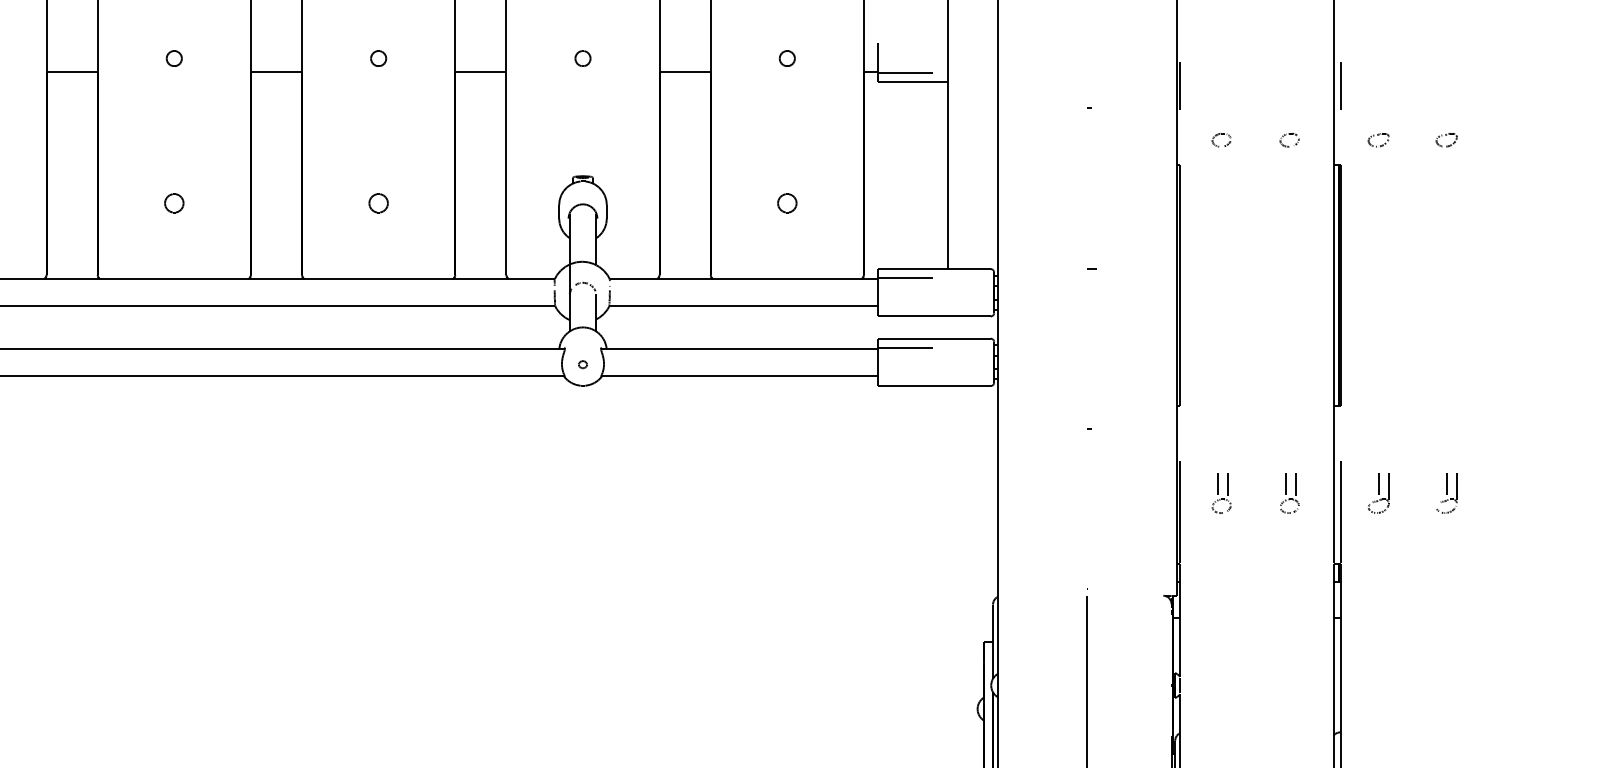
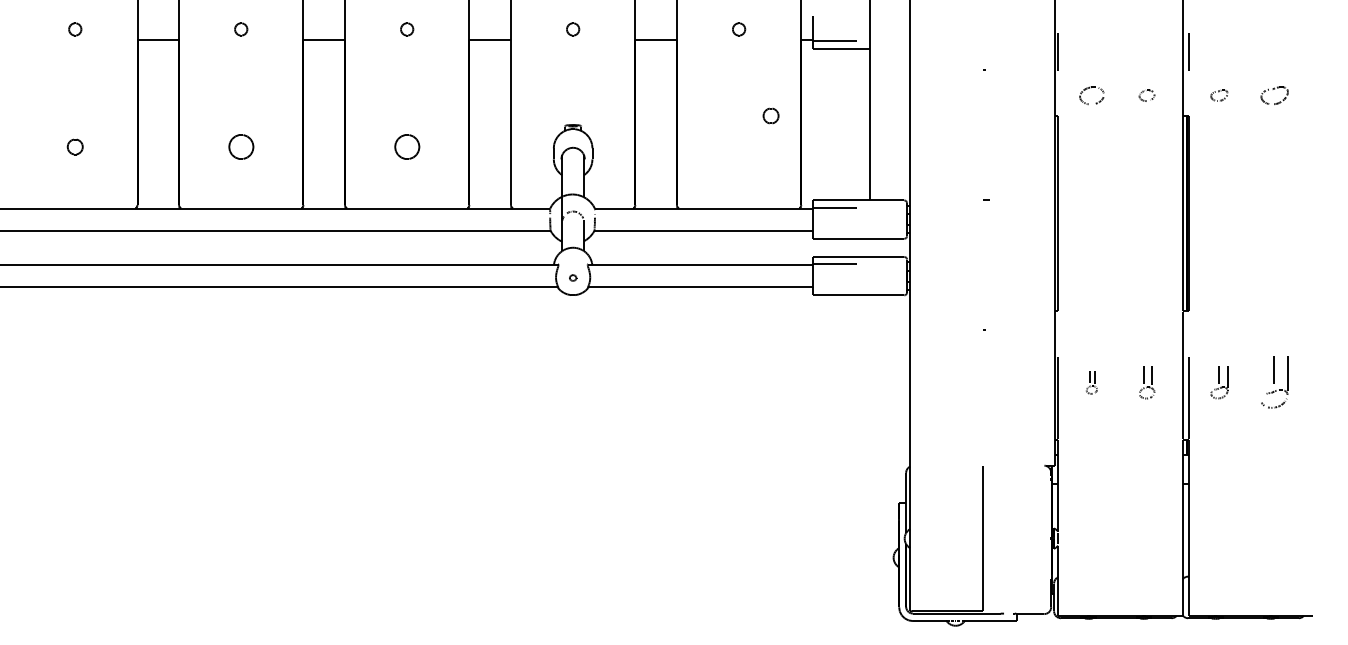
part: (1221, 139) -> (1091, 95), size x1.6
part: (1446, 139) -> (1274, 95), size x1.6
part: (173, 202) -> (240, 146), size x1.6
part: (377, 202) -> (406, 146), size x1.6
part: (786, 202) -> (770, 115), moved
part: (1221, 493) -> (1091, 382), size x0.7
part: (1446, 493) -> (1274, 382), size x1.6

